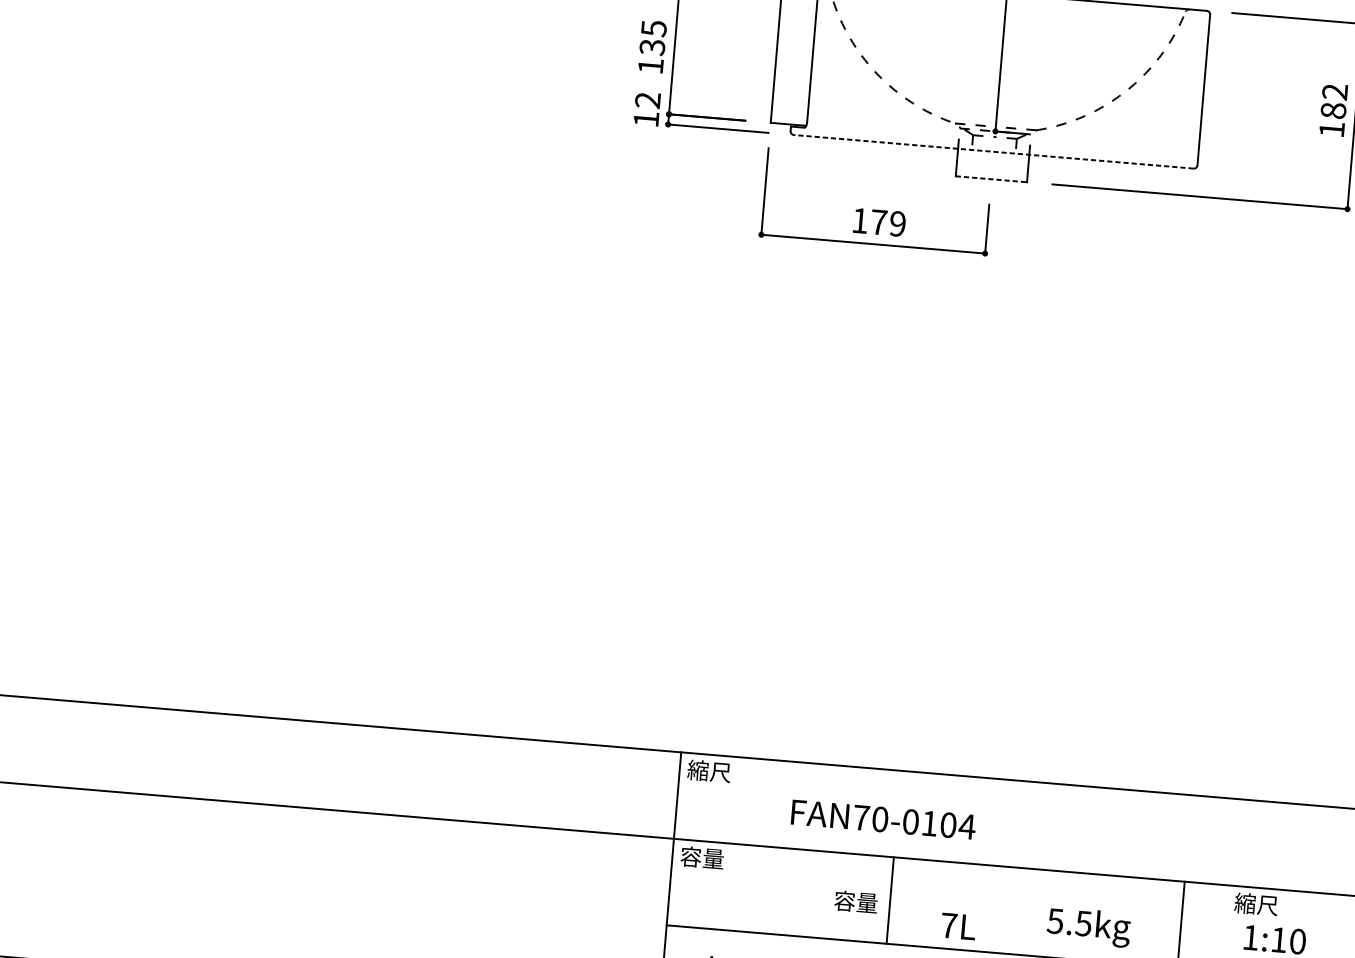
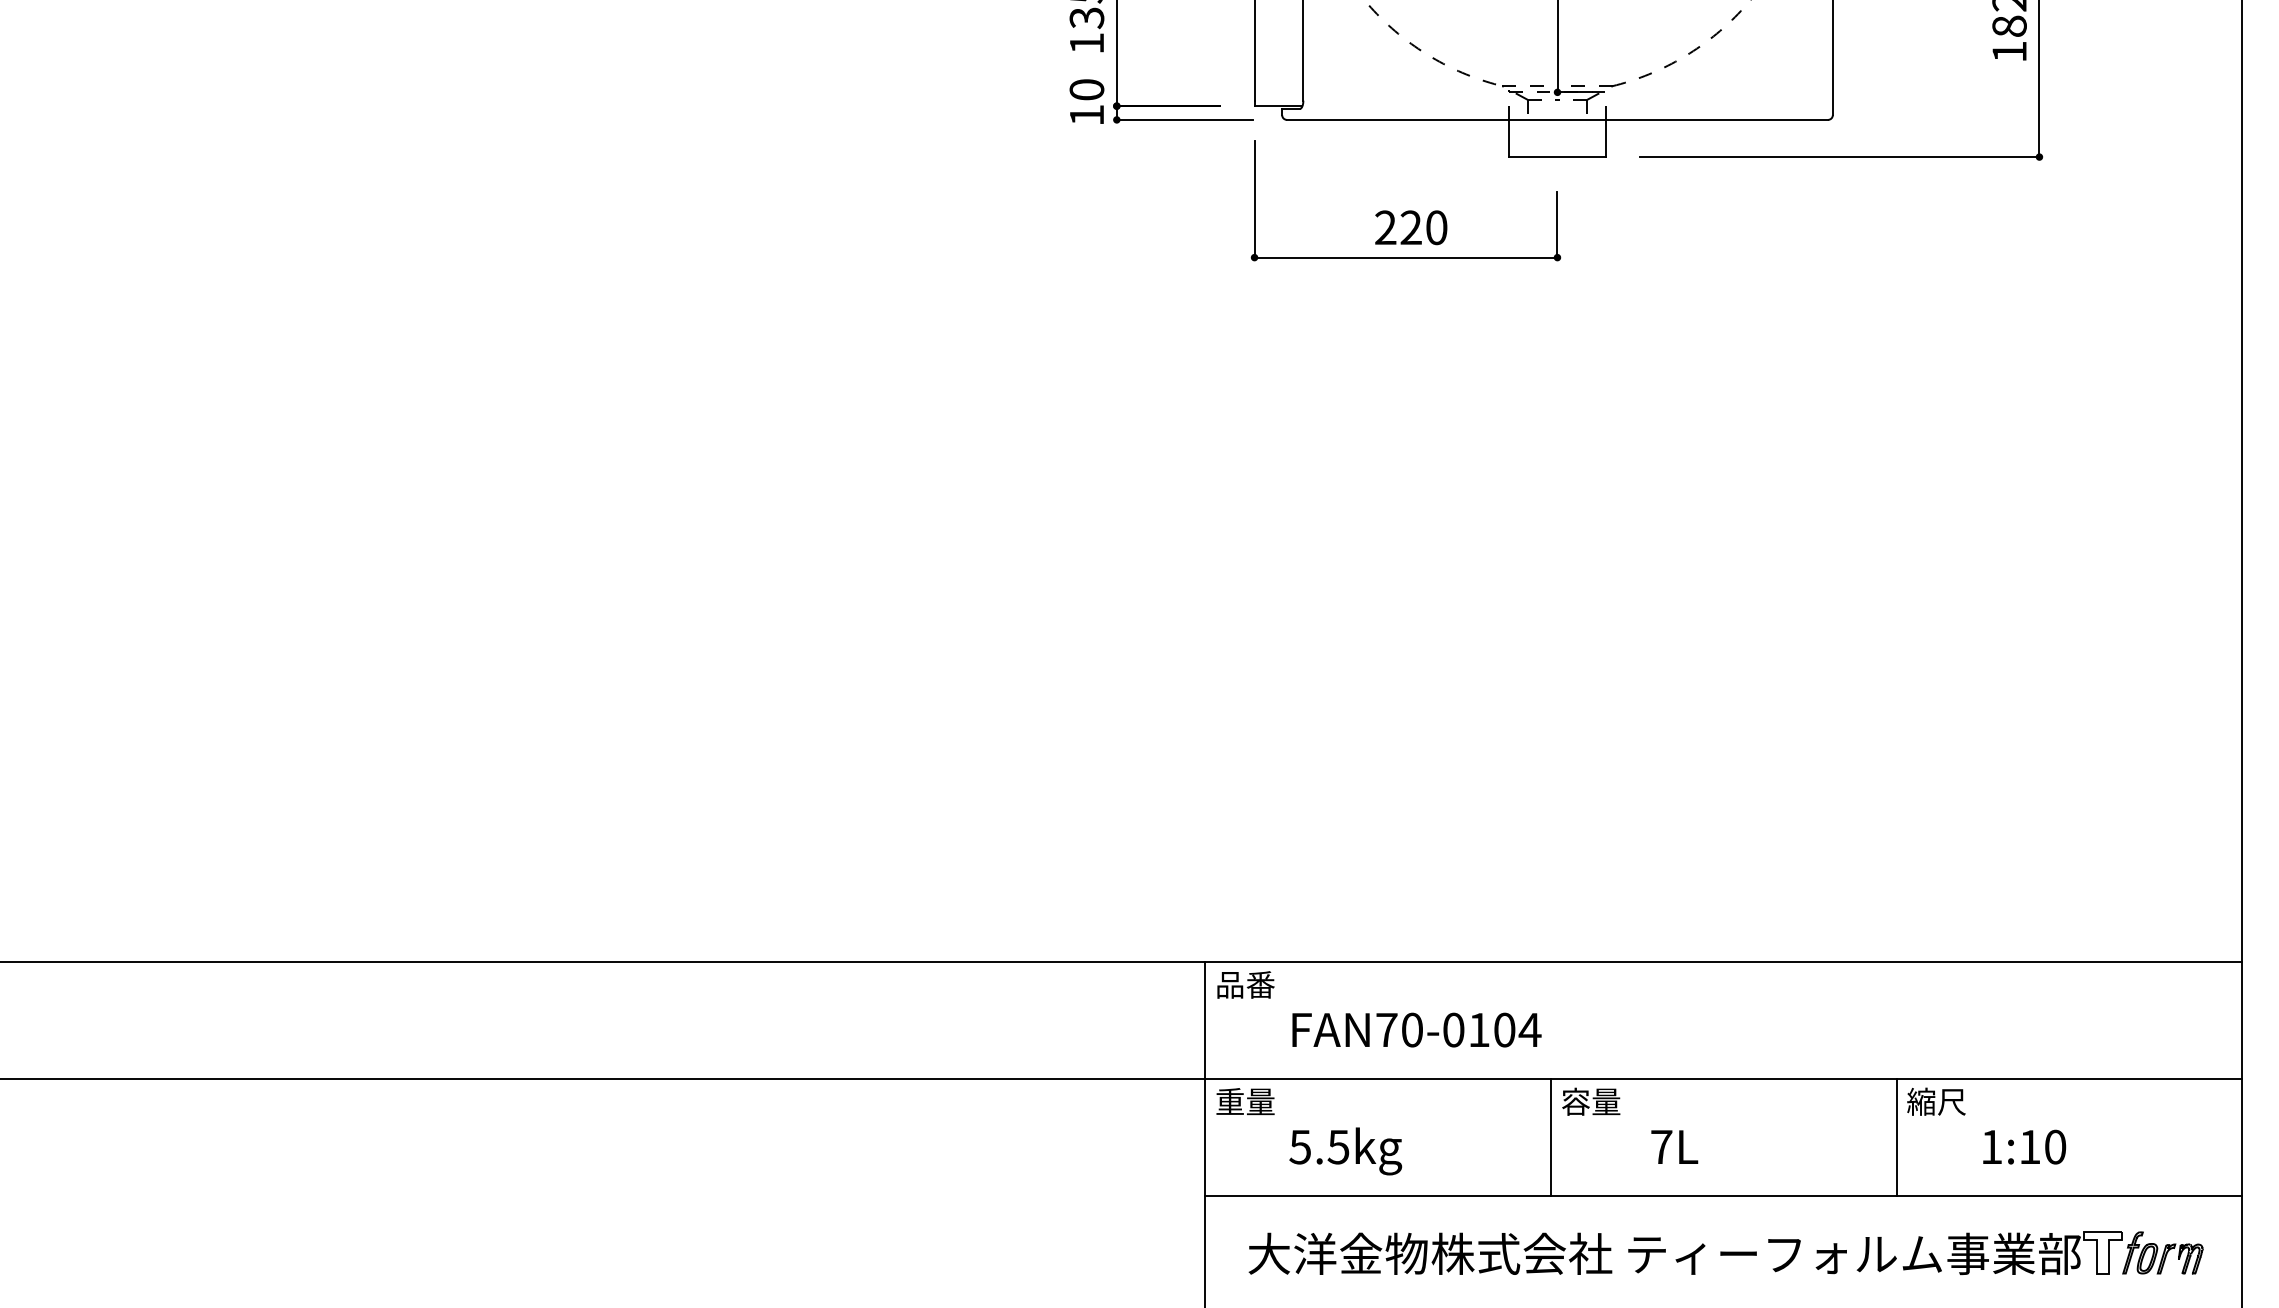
text: (647, 100) -> (1086, 89), 12 -> 10
line: (993, 151) -> (1557, 119), dashed -> solid
line: (991, 179) -> (1557, 157), dashed -> solid
text: (879, 222) -> (1411, 227), 179 -> 220
text: (708, 771) -> (1244, 984), 縮尺 -> 品番
text: (883, 819) -> (1416, 1029), moved
text: (691, 856) -> (1230, 1101), 容量 -> 重量
line: (889, 900) -> (1550, 1137), moved
text: (856, 901) -> (1591, 1101), moved
text: (1256, 904) -> (1936, 1101), moved
text: (958, 926) -> (1674, 1146), moved
text: (1088, 927) -> (1345, 1151), moved

